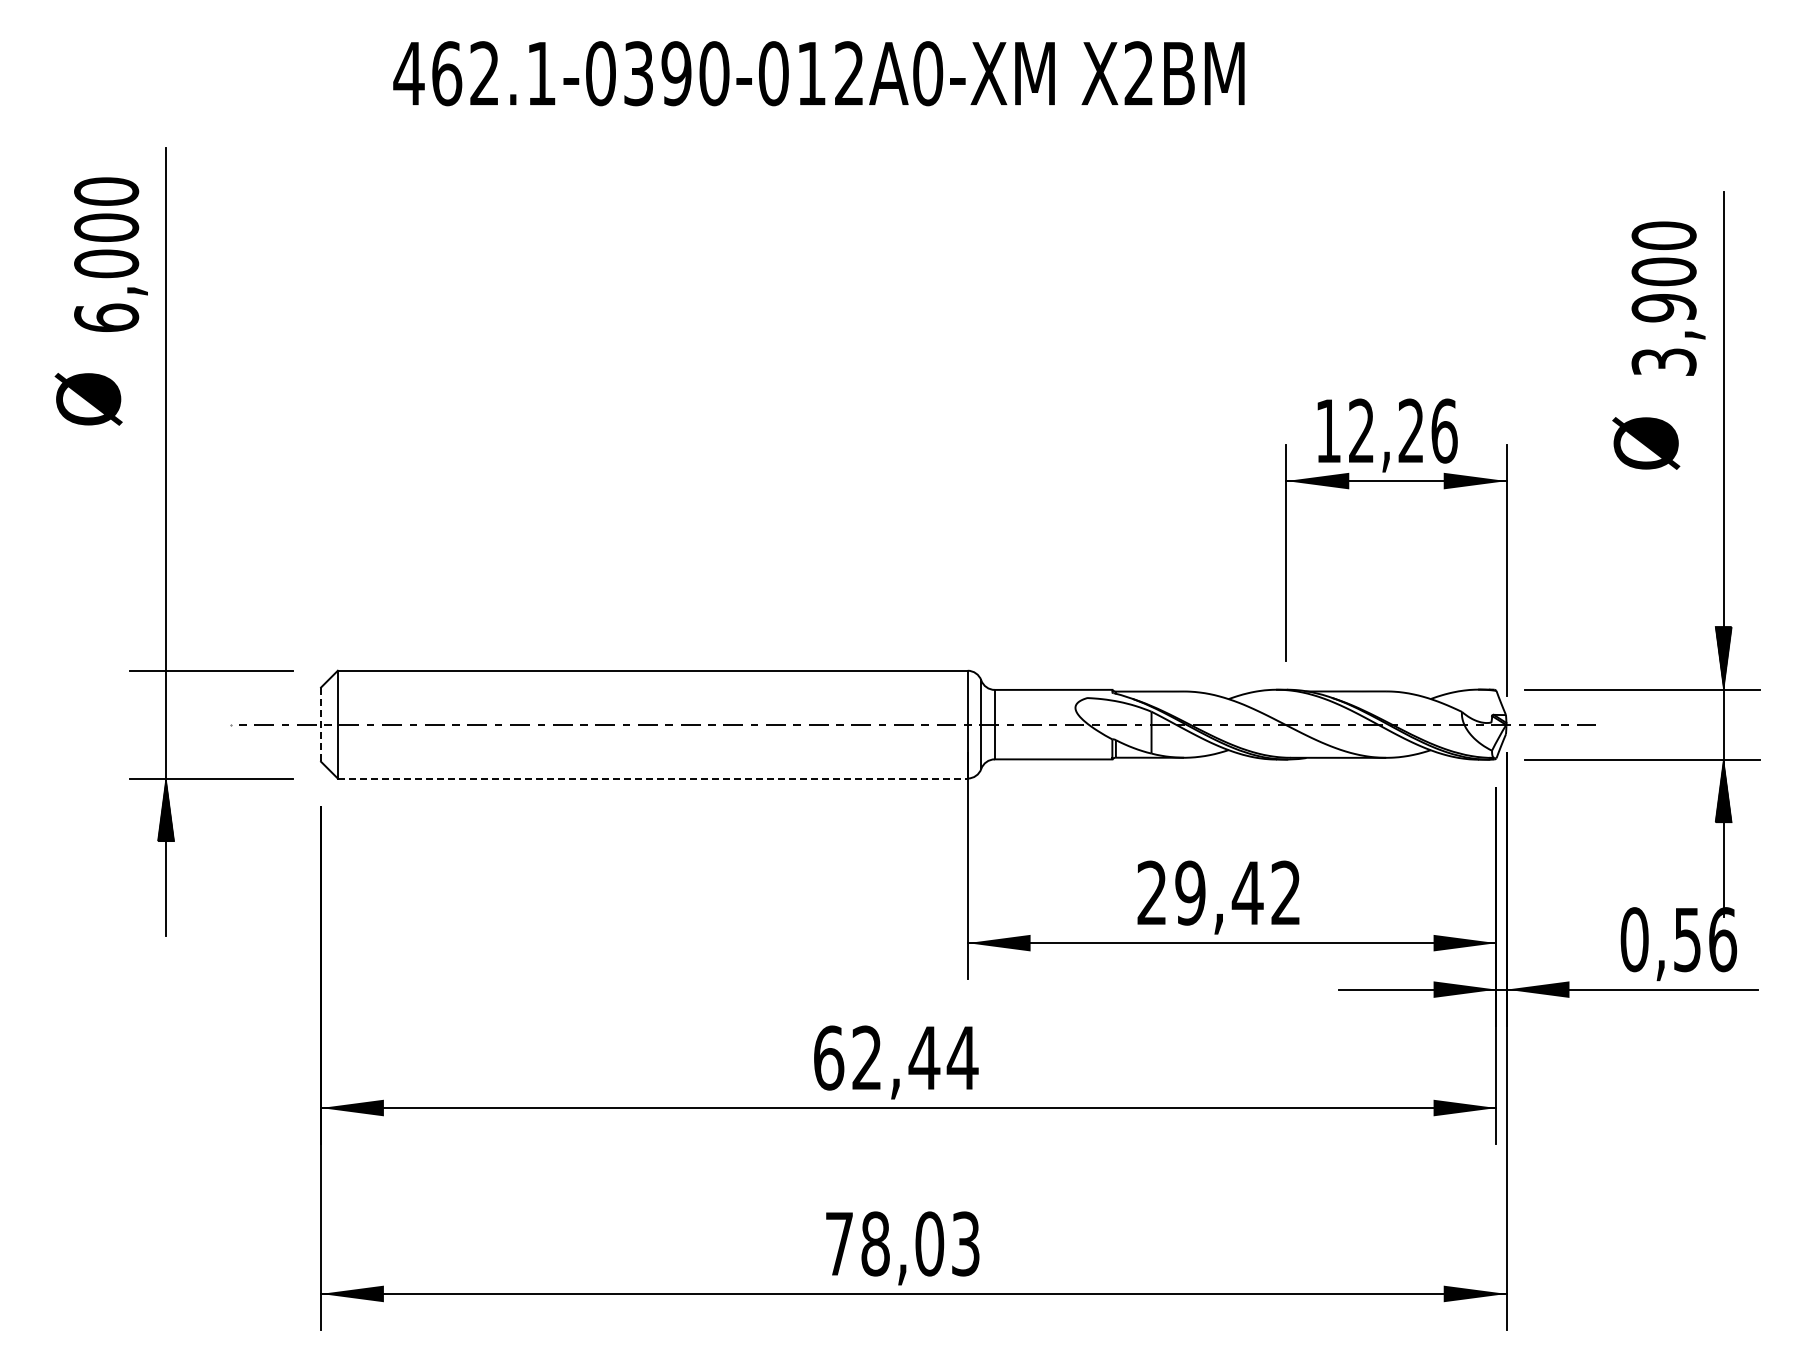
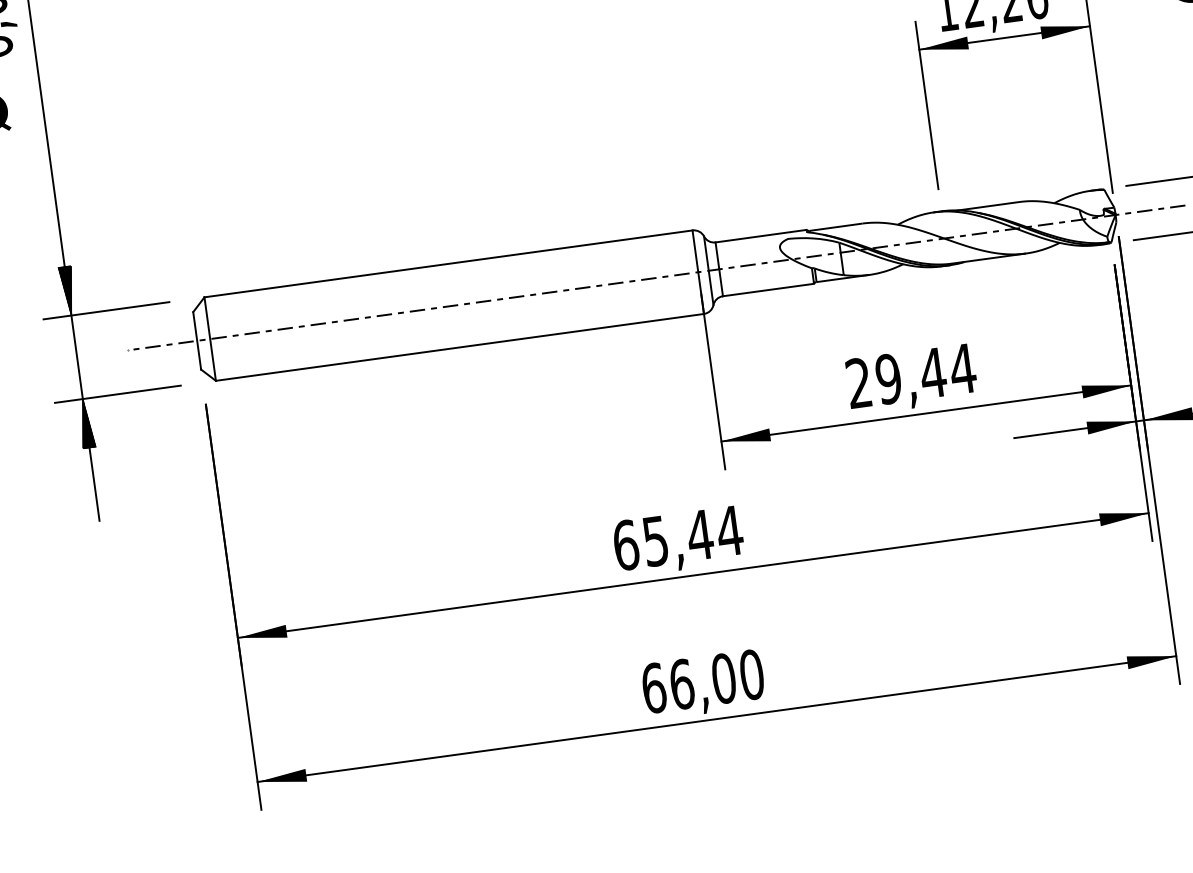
hatch: (165, 638) -> (67, 290), added
line: (321, 725) -> (197, 341), dashed -> solid
line: (652, 778) -> (459, 347), dashed -> solid
text: (1285, 892) -> (962, 368), 29,42 -> 29,44
text: (866, 1057) -> (655, 540), 62,44 -> 65,44
text: (902, 1243) -> (702, 681), 78,03 -> 66,00

